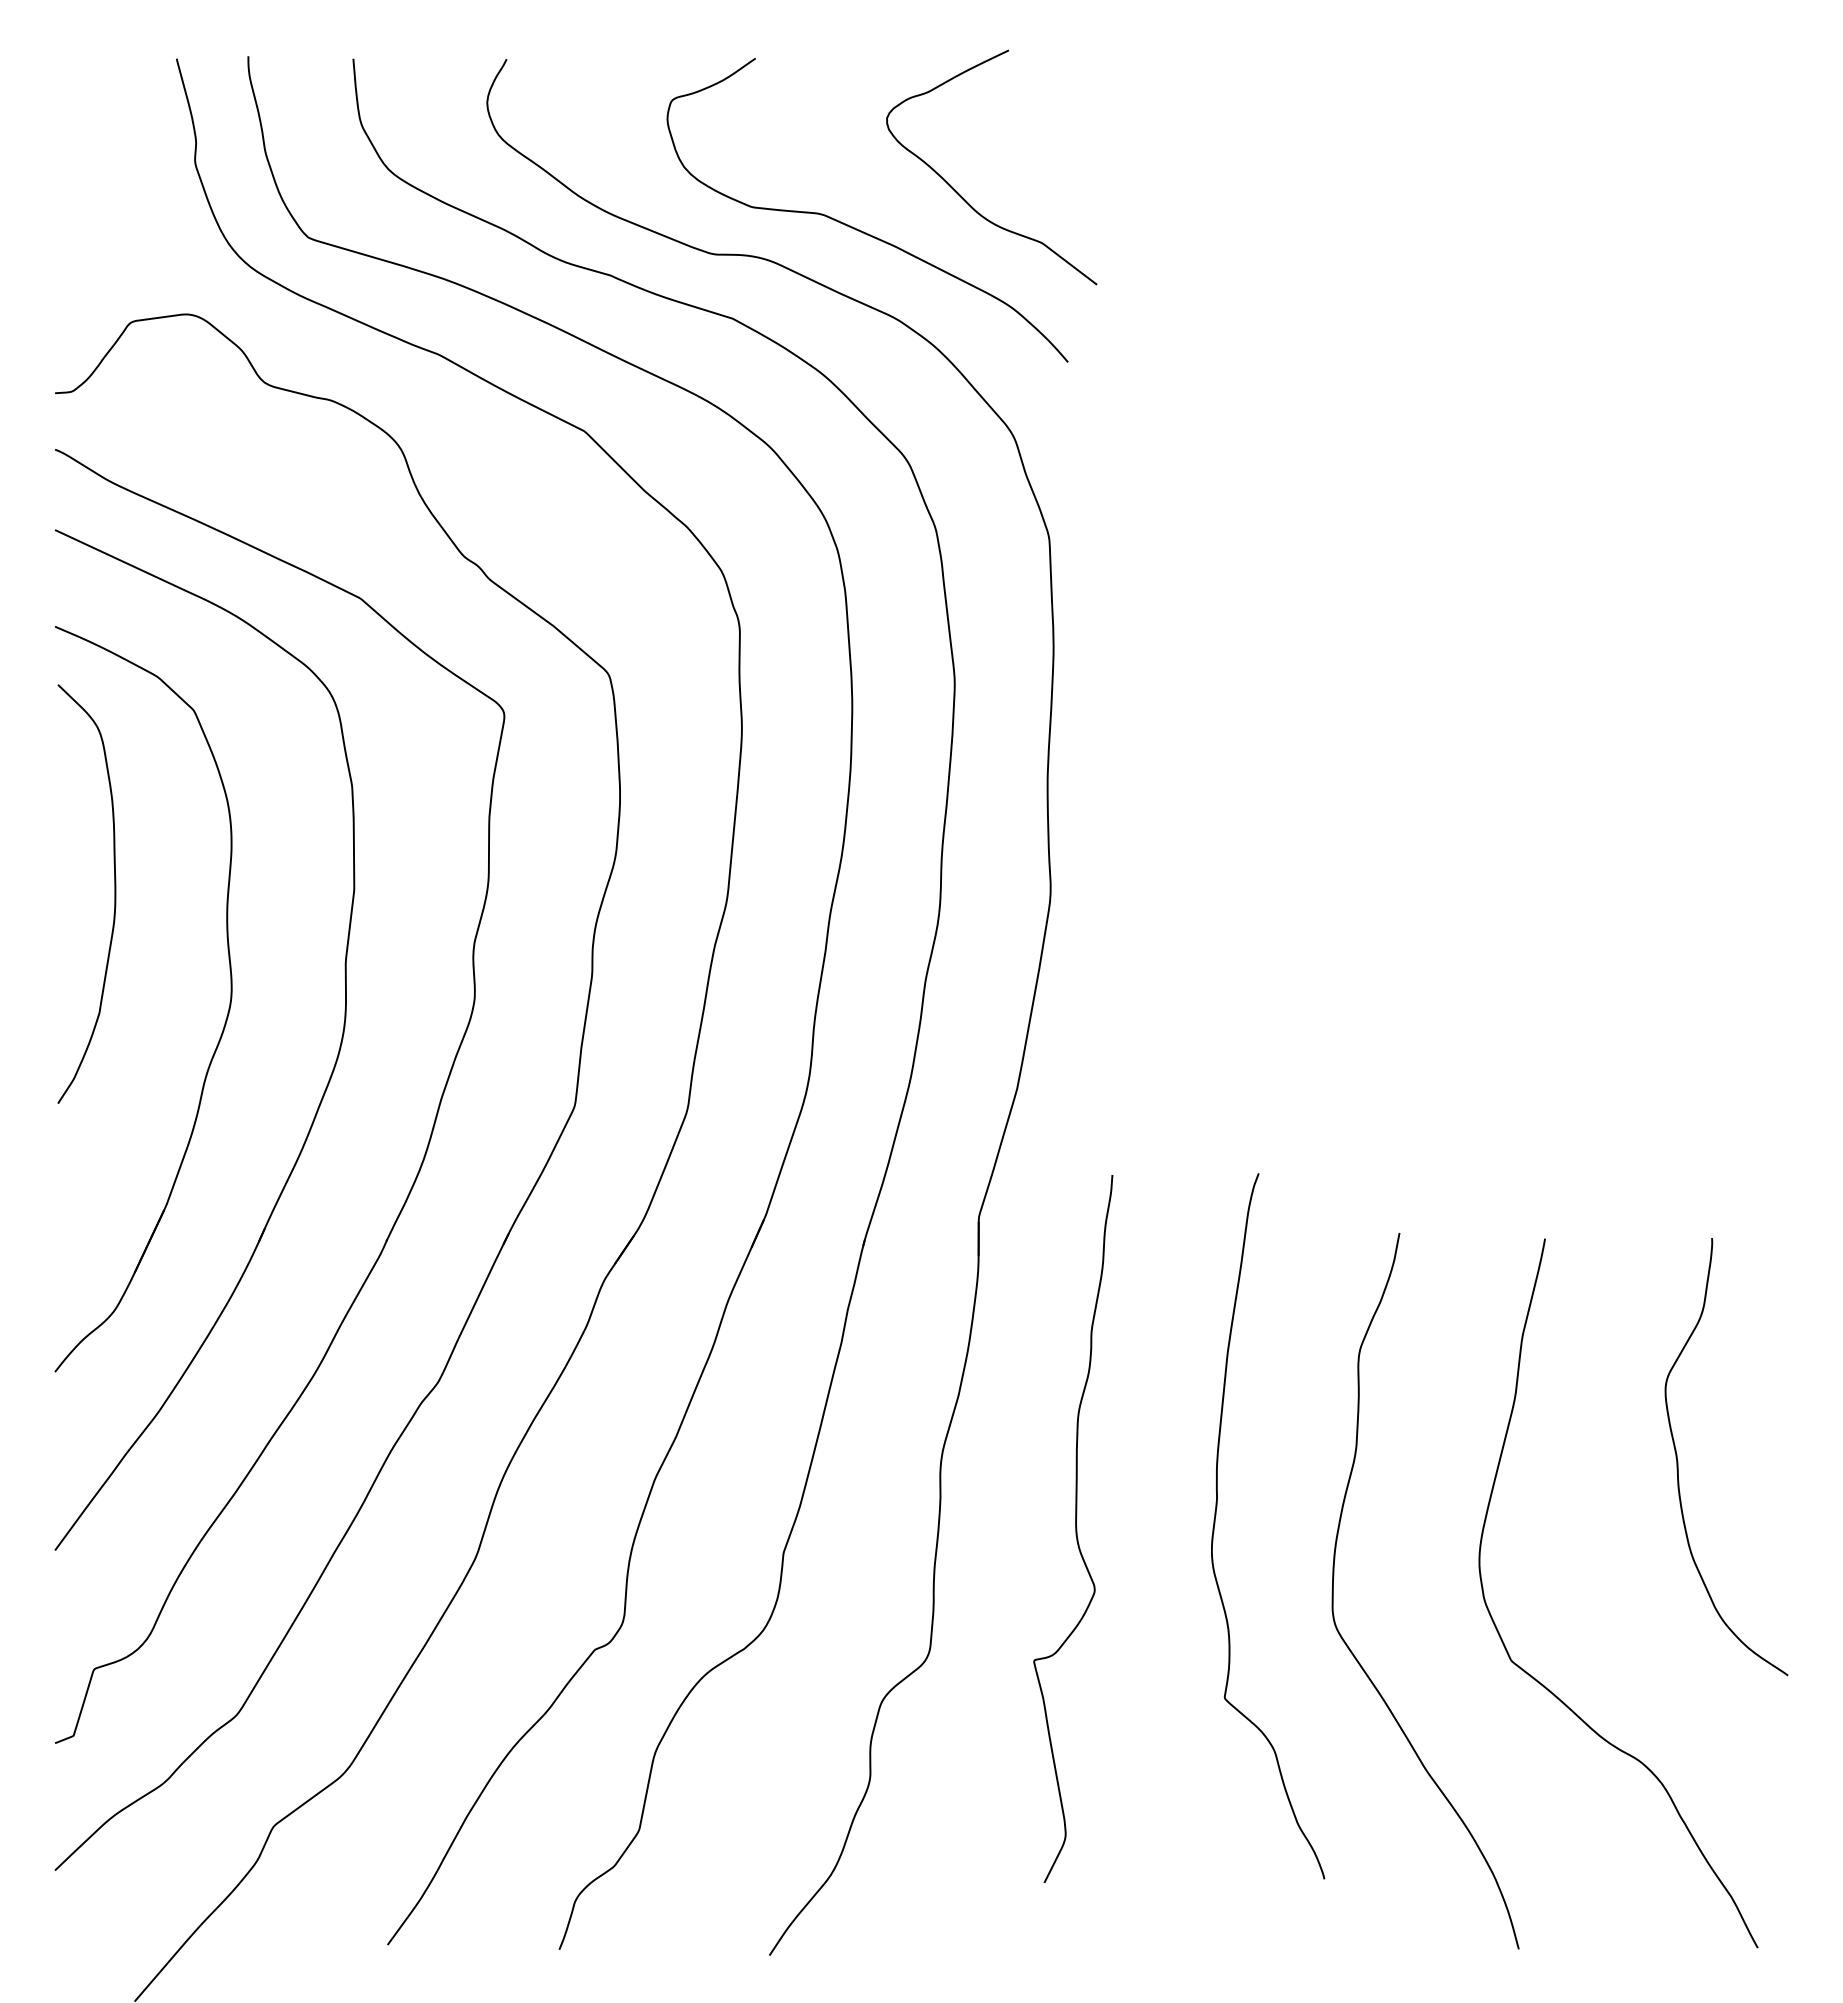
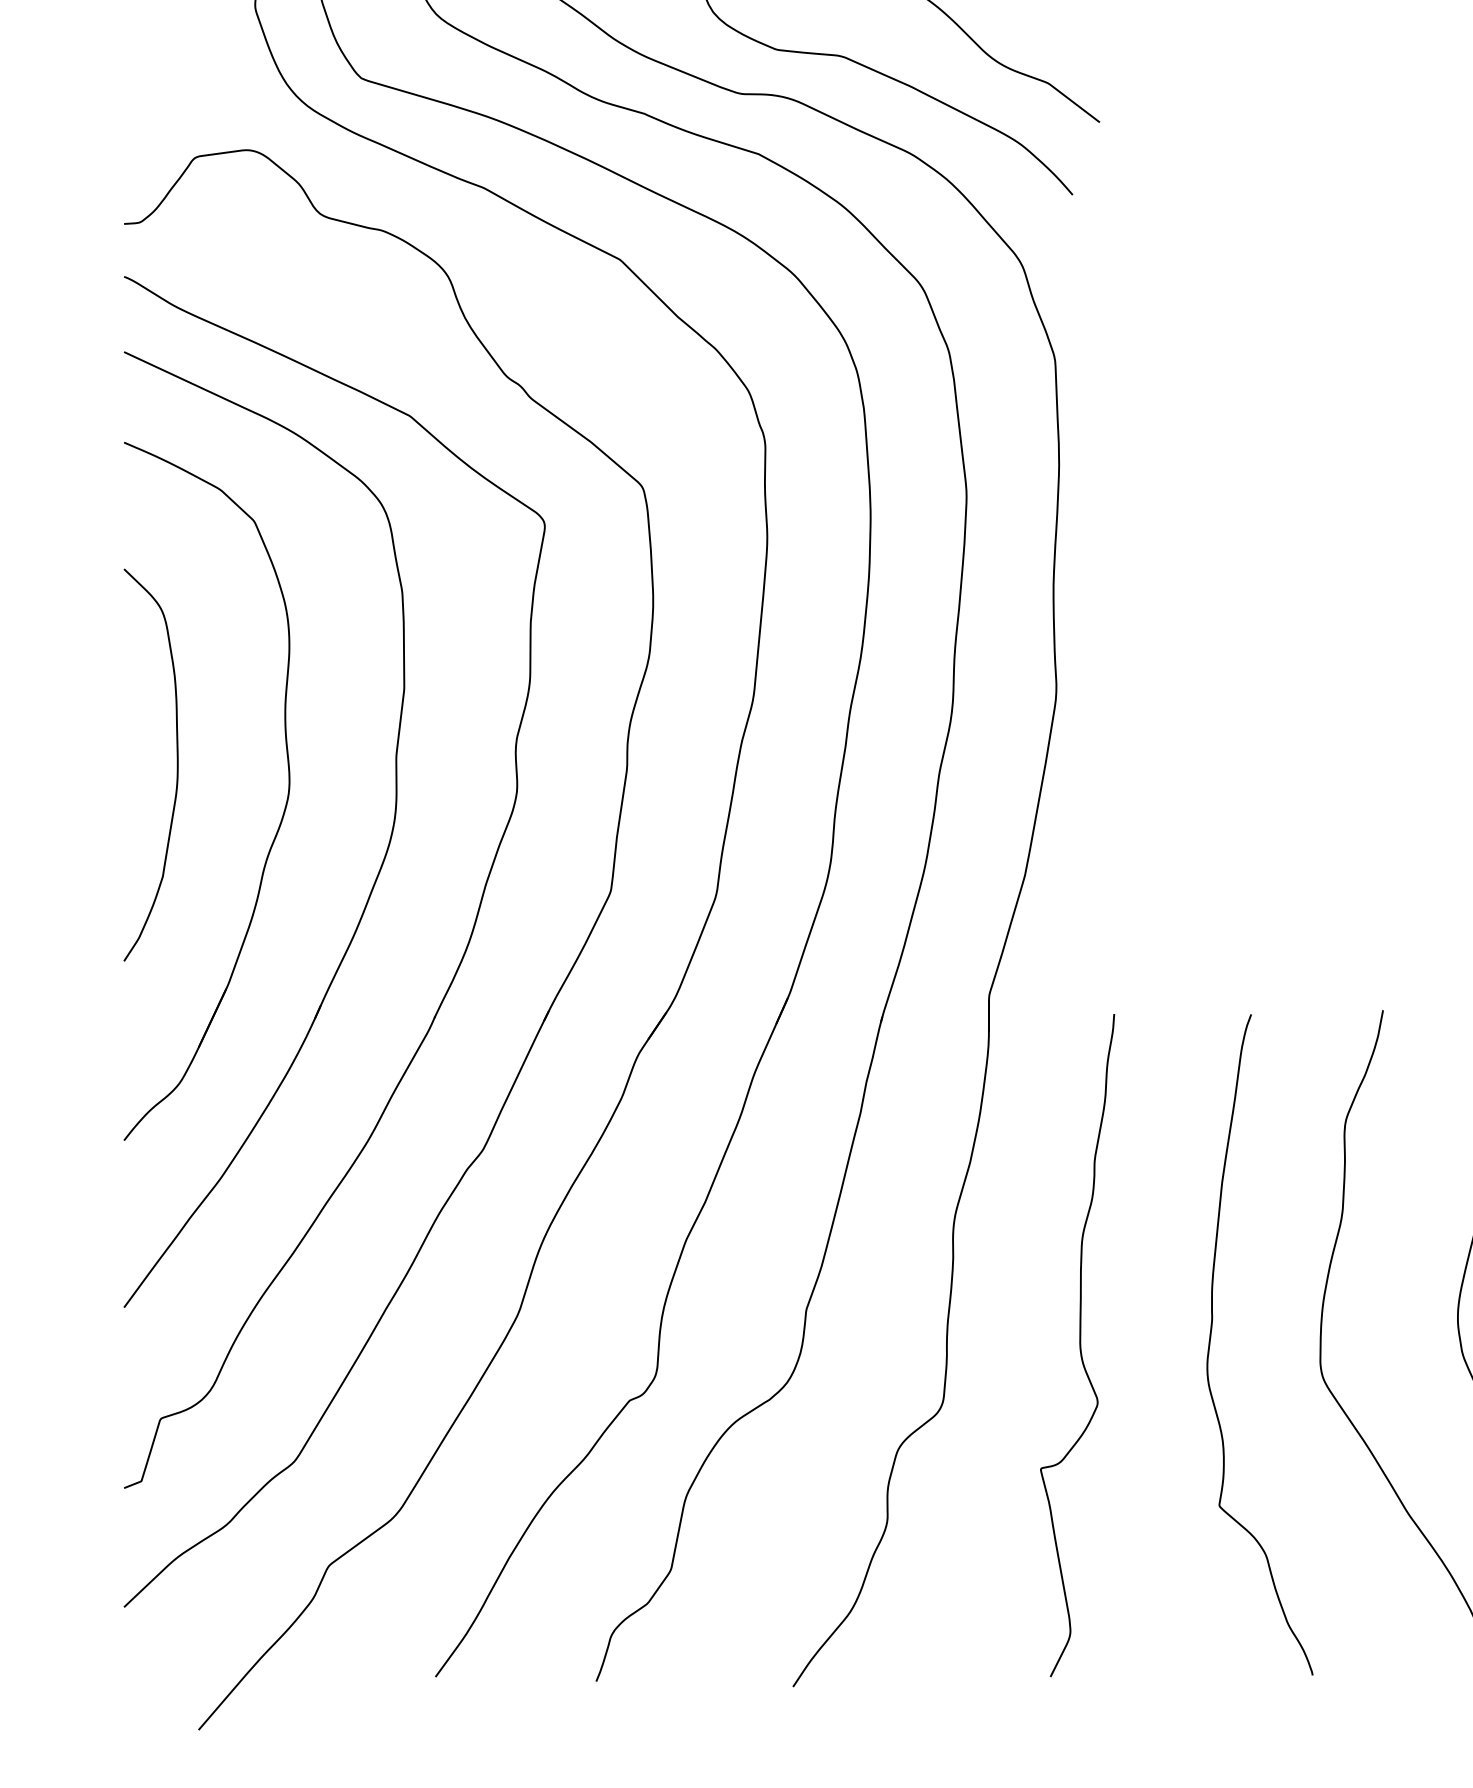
curve: (114, 893) -> (176, 764), moved
curve: (1216, 1516) -> (1211, 1335), moved
curve: (1075, 1529) -> (1079, 1346), moved

